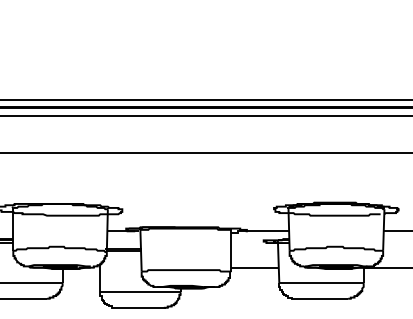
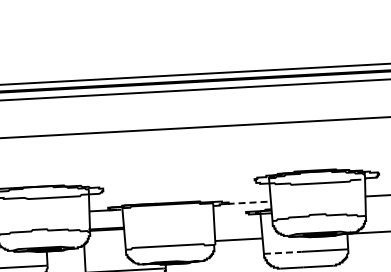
line: (267, 231) -> (249, 202), solid -> dashed
line: (298, 283) -> (283, 253), solid -> dashed

